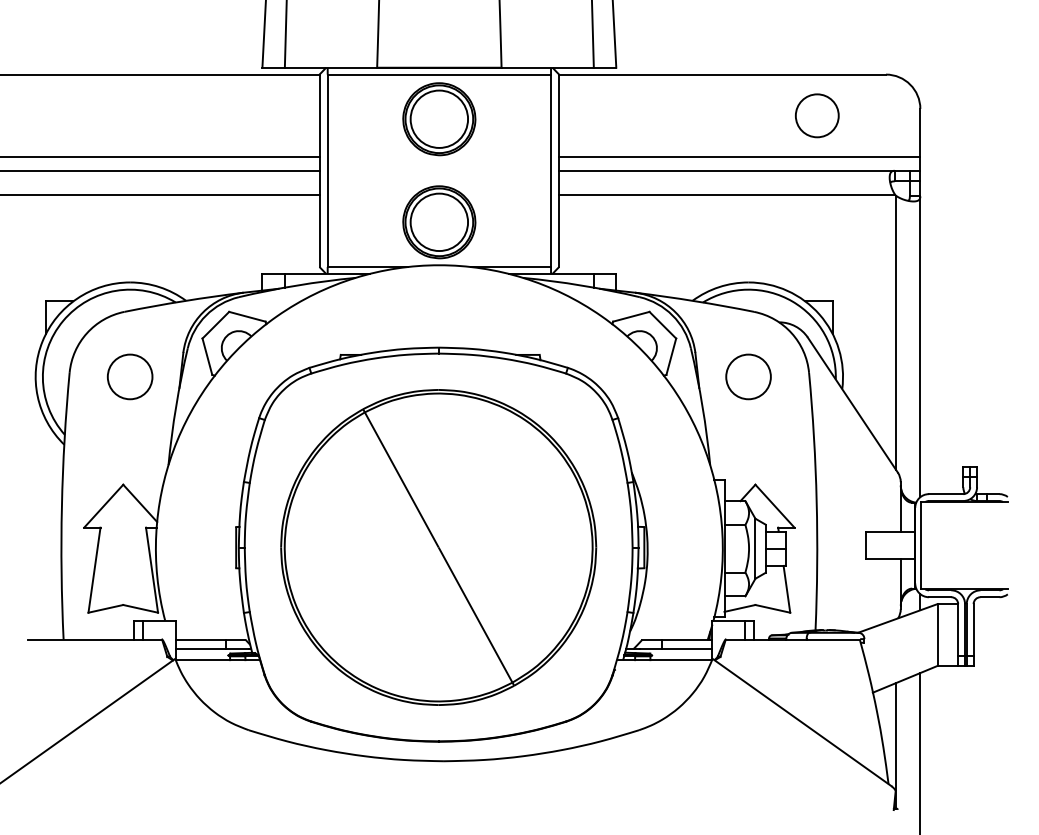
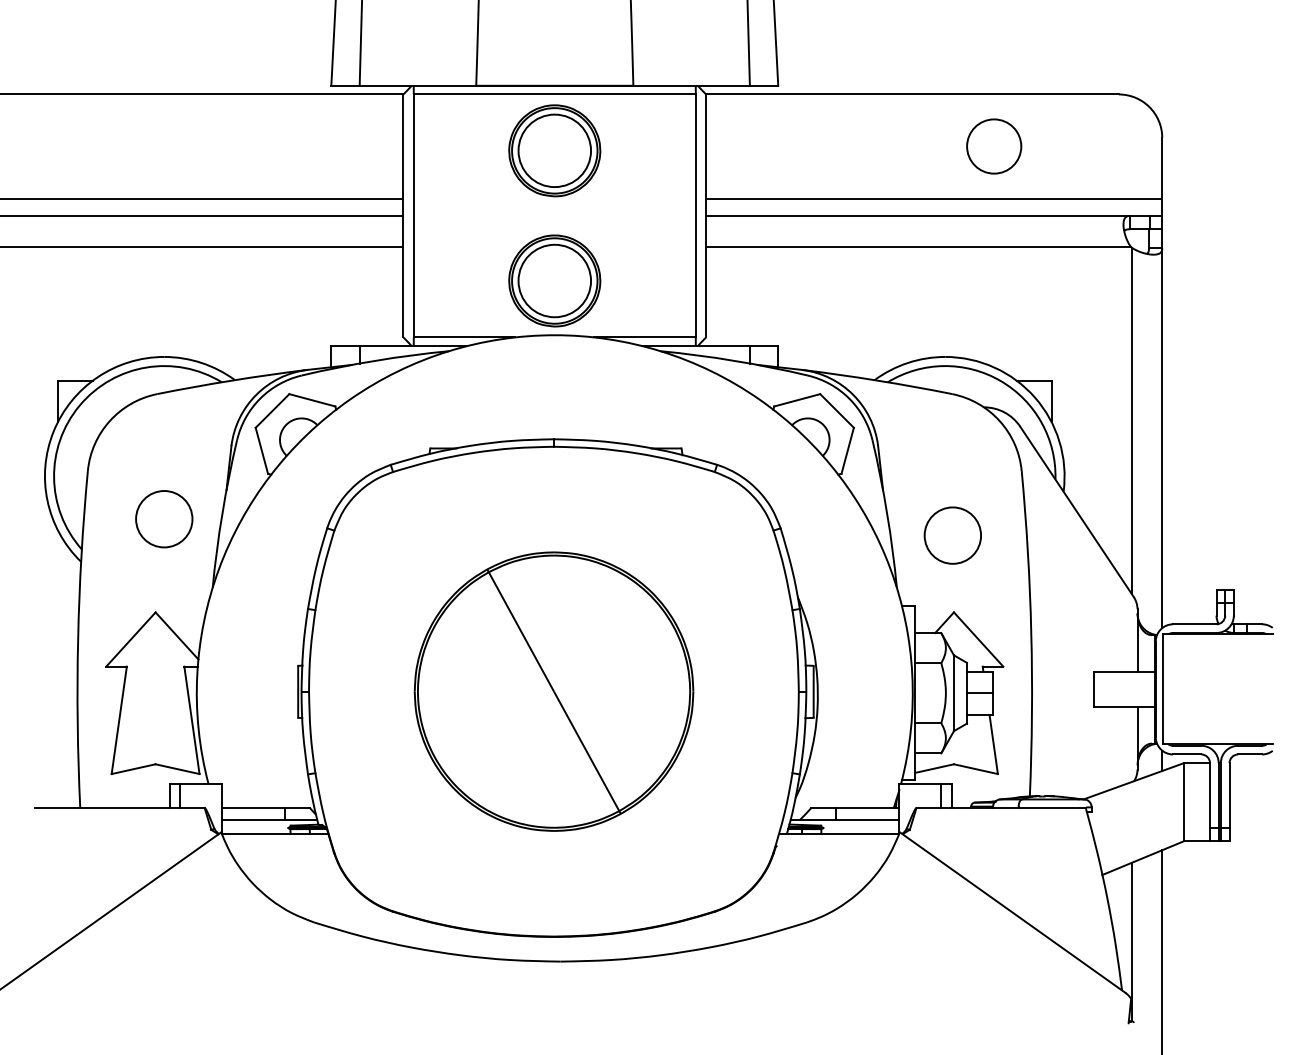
circle: (817, 115) -> (994, 146), moved
circle: (129, 376) -> (163, 518), moved
circle: (748, 376) -> (952, 535), moved
part: (438, 547) -> (553, 691), size x0.7

